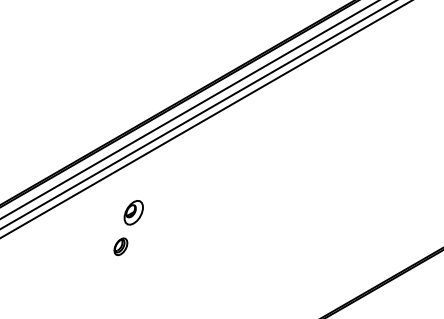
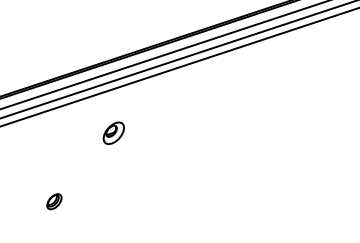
part: (133, 212) -> (113, 132), moved
part: (120, 246) -> (54, 201), moved

